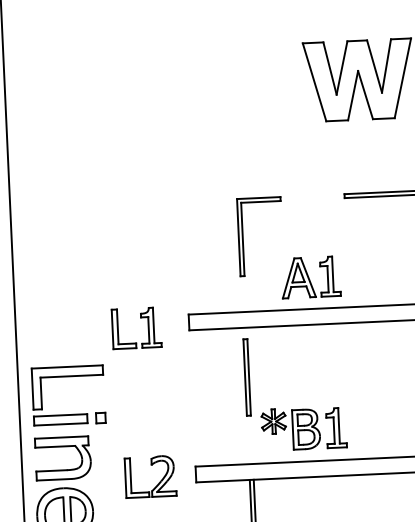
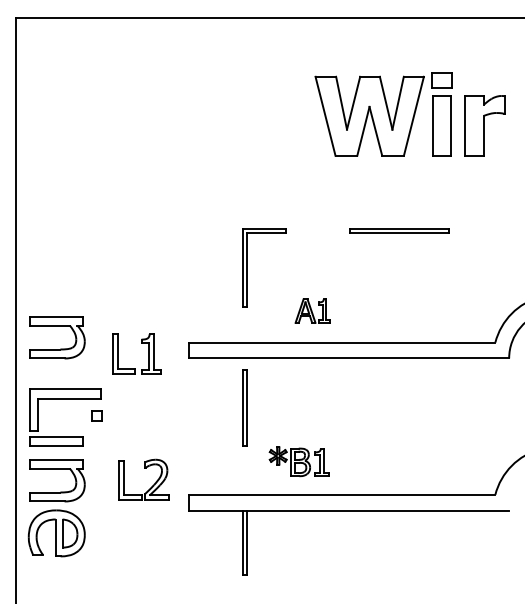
part: (310, 276) -> (312, 310), size x0.6
part: (56, 304) -> (57, 326), added
part: (100, 417) -> (96, 415), moved
part: (303, 428) -> (298, 461), size x0.7
part: (158, 483) -> (151, 486), moved

